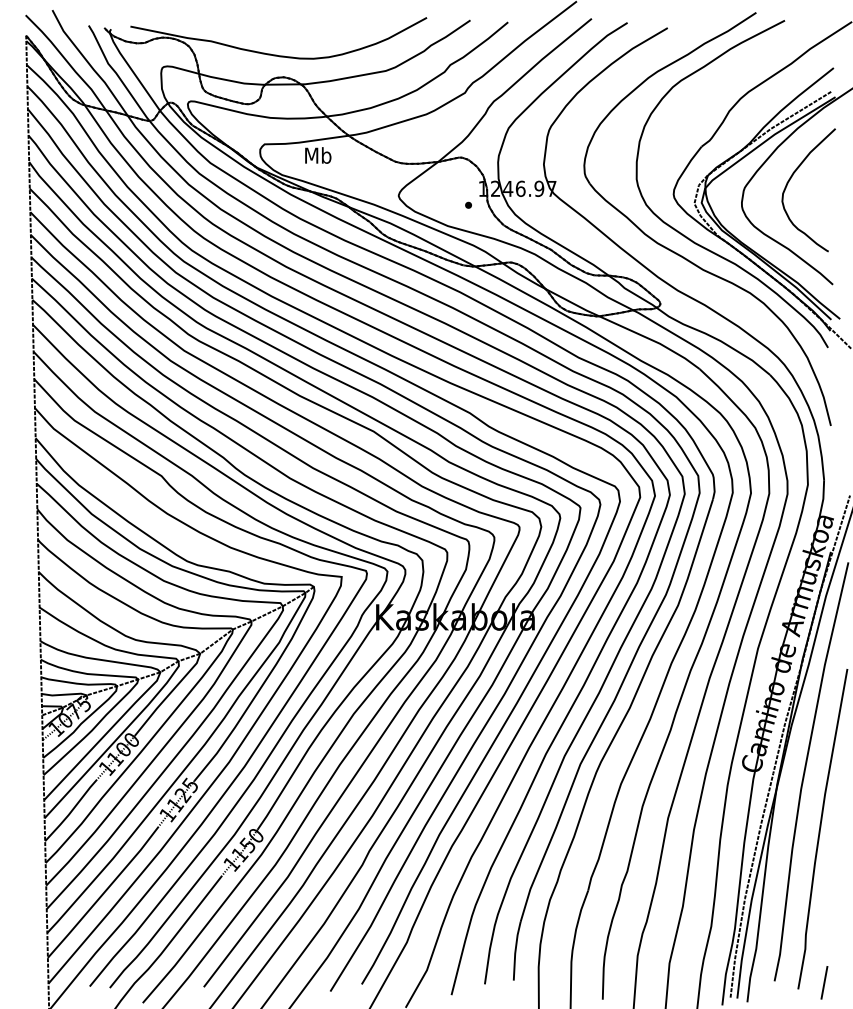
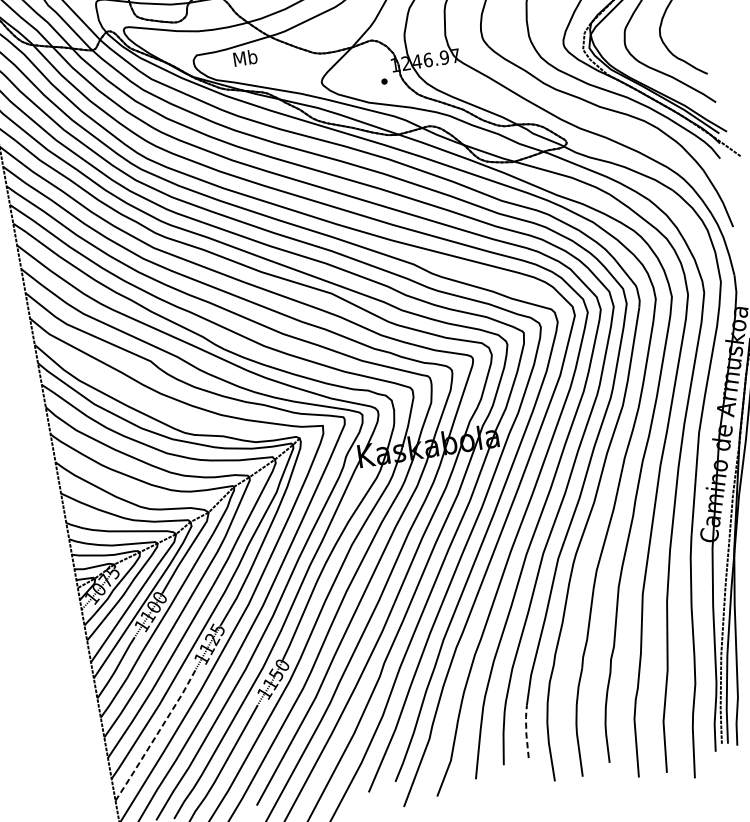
line: (103, 893) -> (155, 736), solid -> dashed
line: (515, 950) -> (526, 731), solid -> dashed

